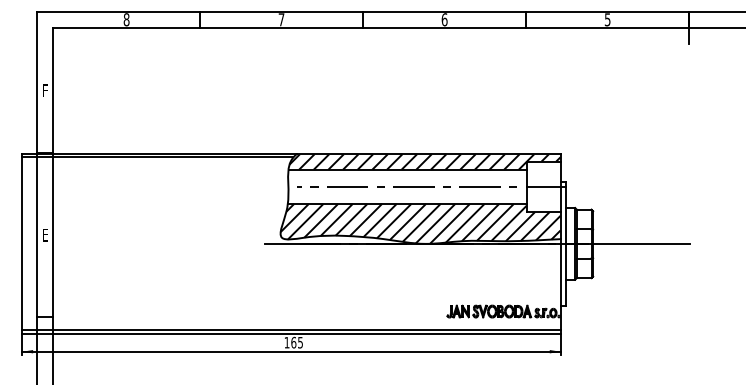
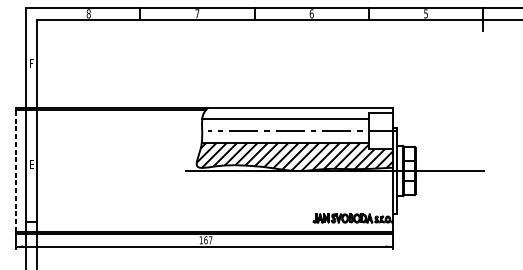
hatch: (424, 161) -> (297, 113), removed
line: (22, 243) -> (15, 170), solid -> dashed
text: (300, 342) -> (210, 240), 165 -> 167

